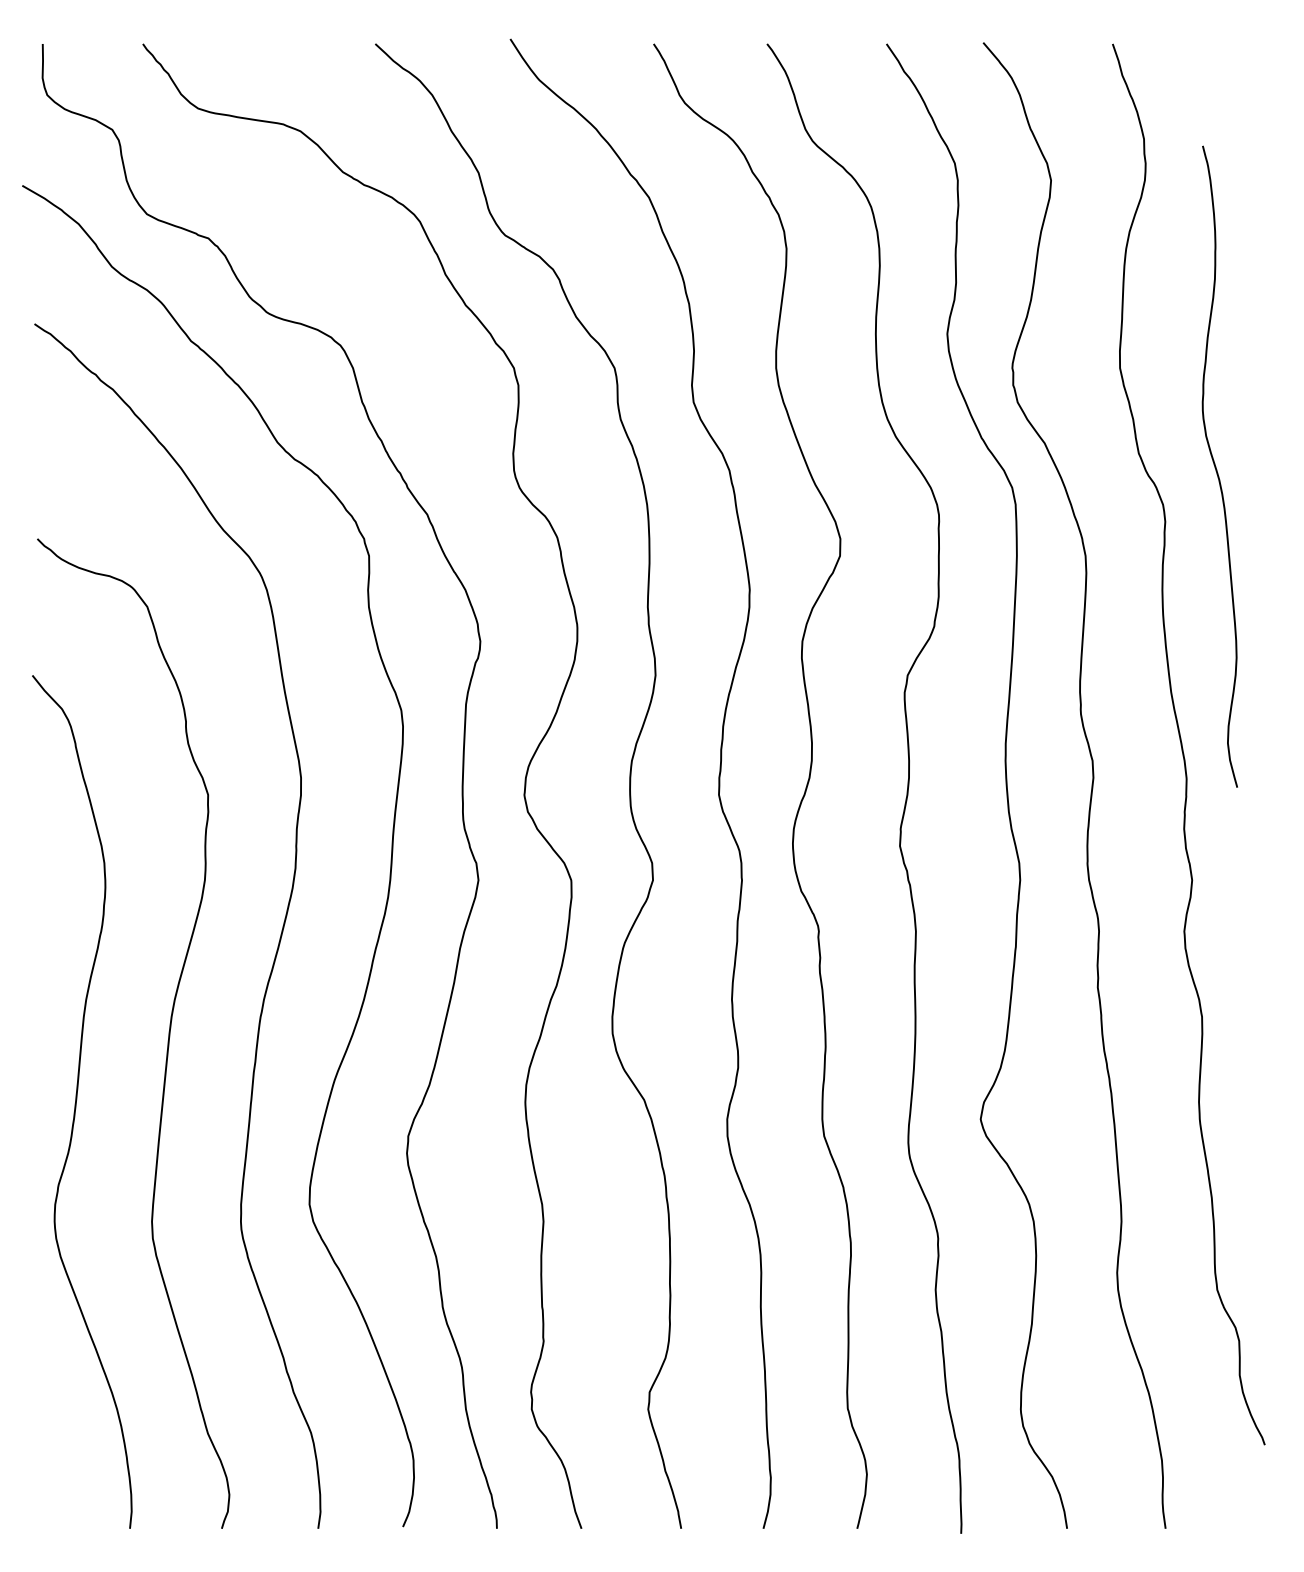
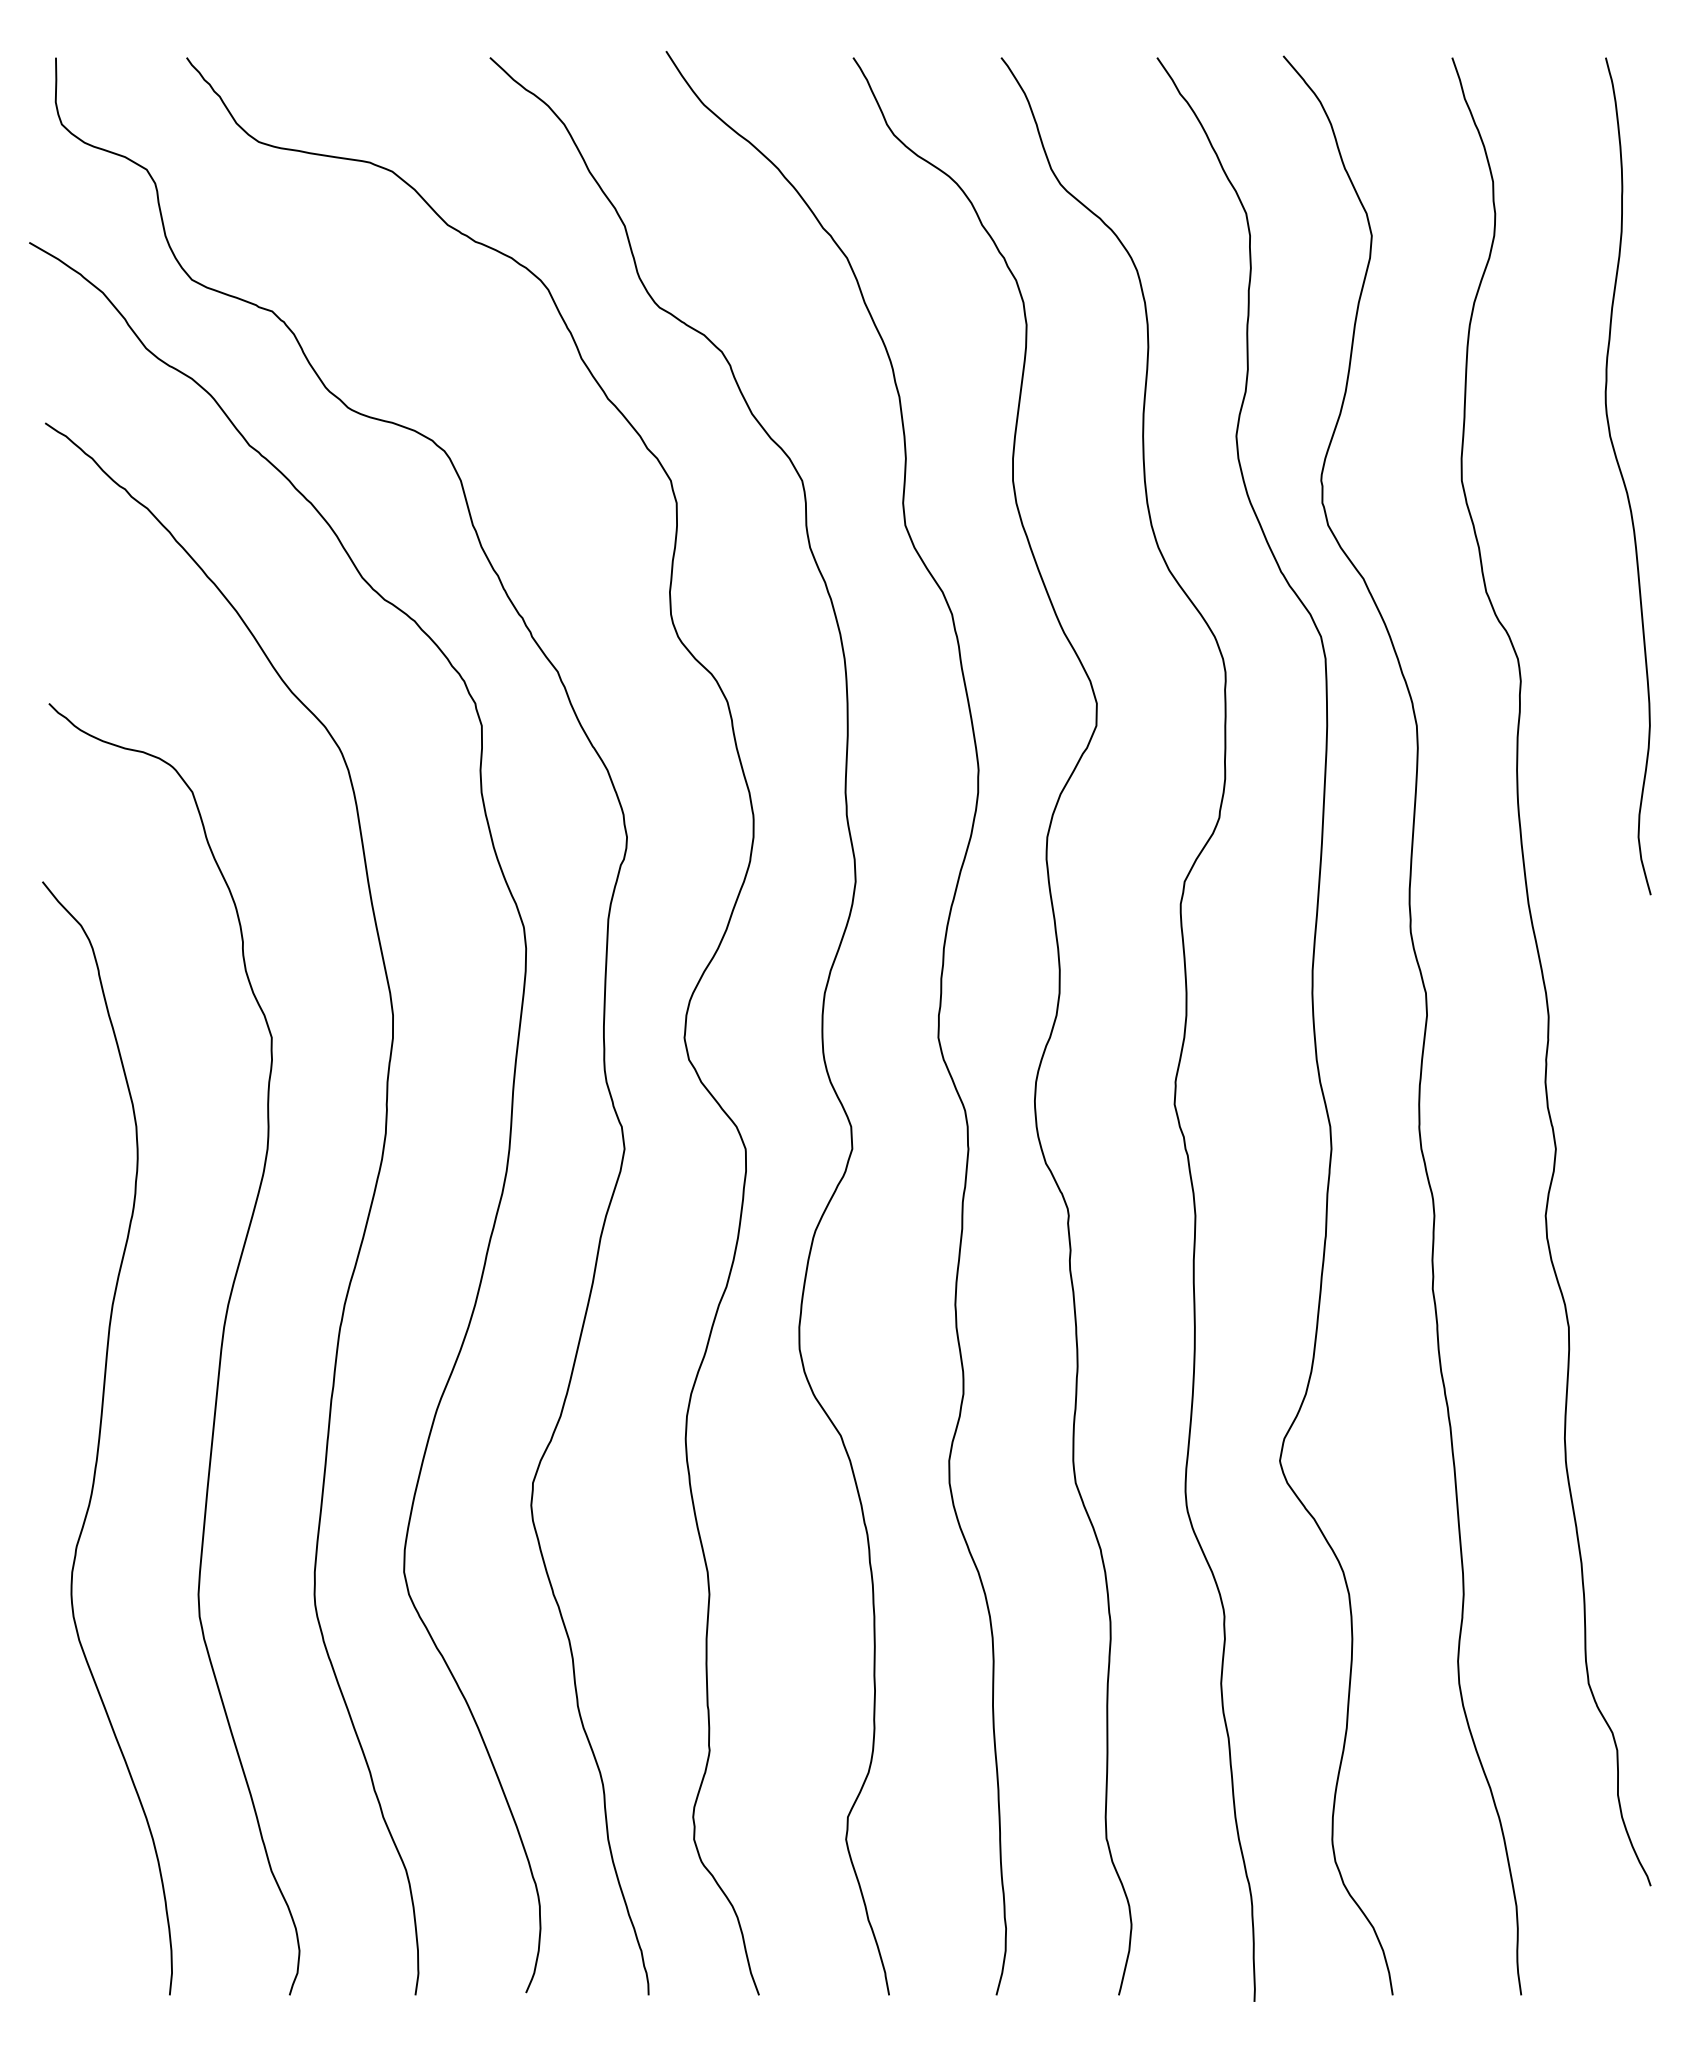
curve: (1216, 466) -> (1623, 476), moved

